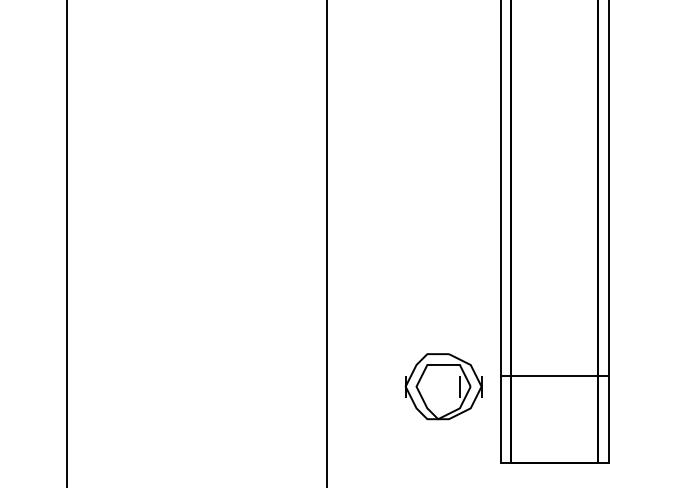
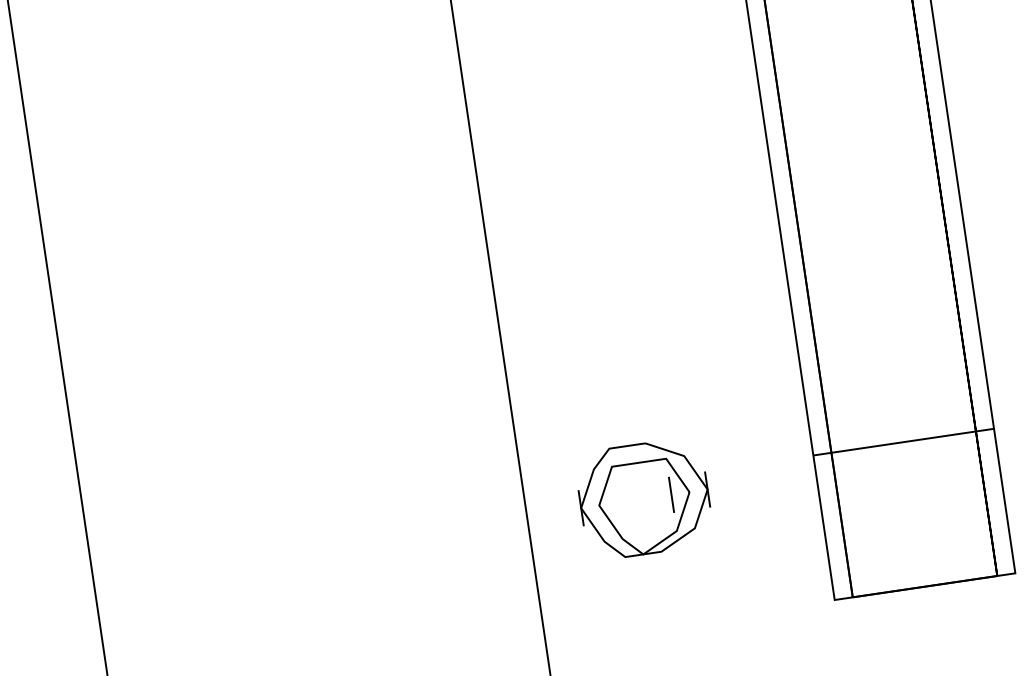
part: (443, 386) -> (644, 498), moved

